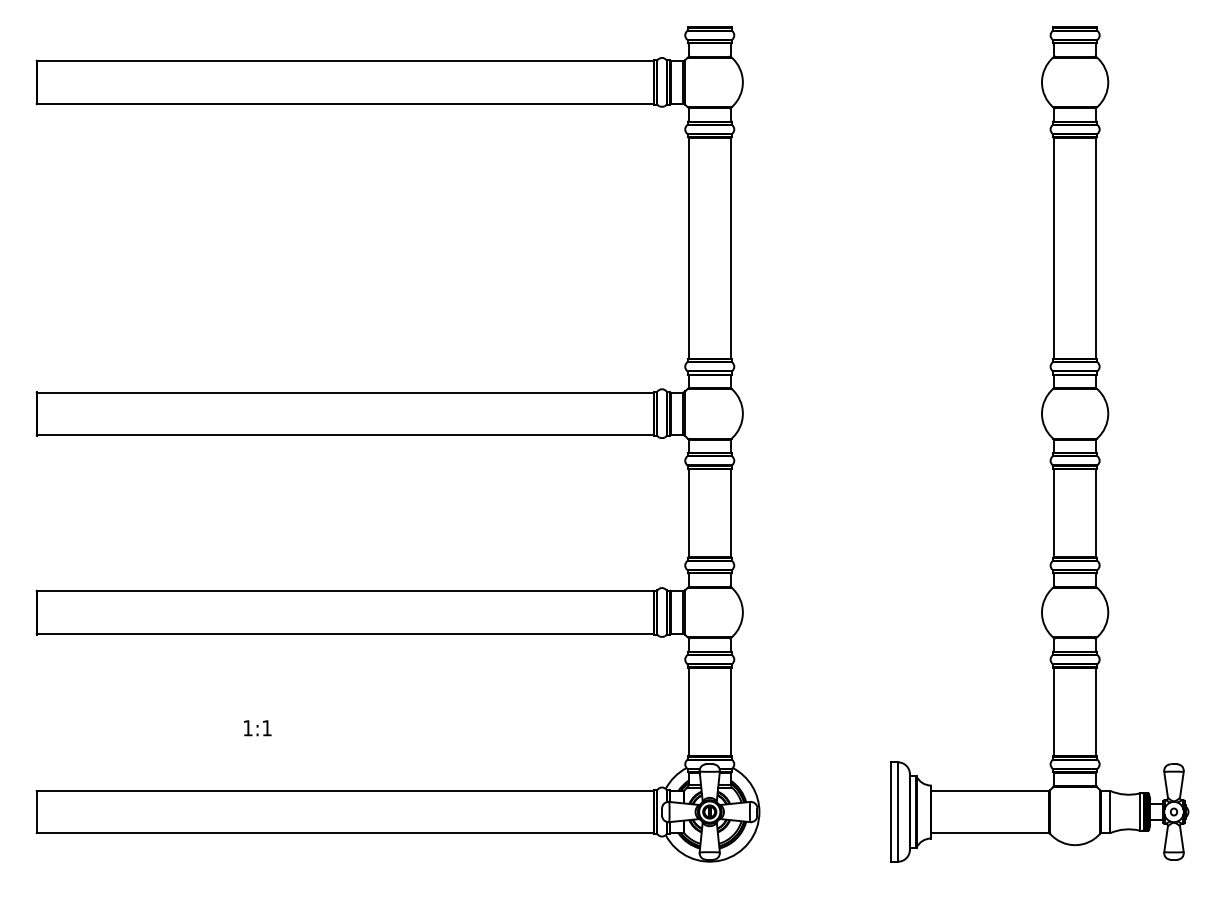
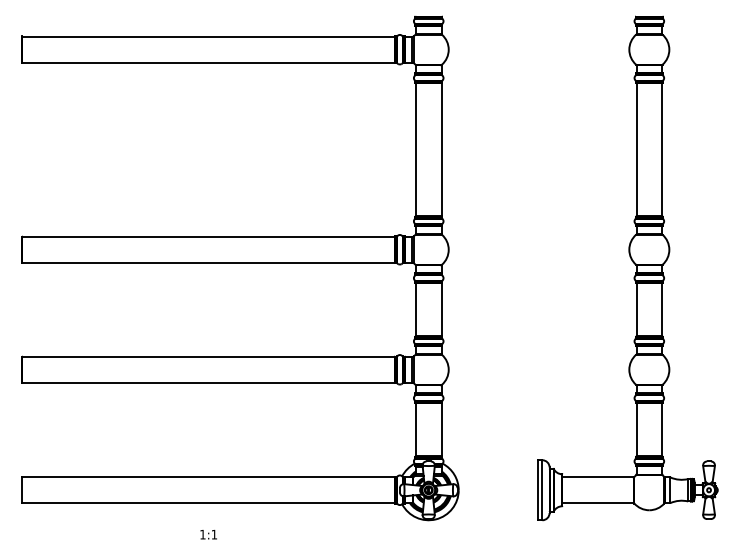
text: (257, 727) -> (208, 534), moved

